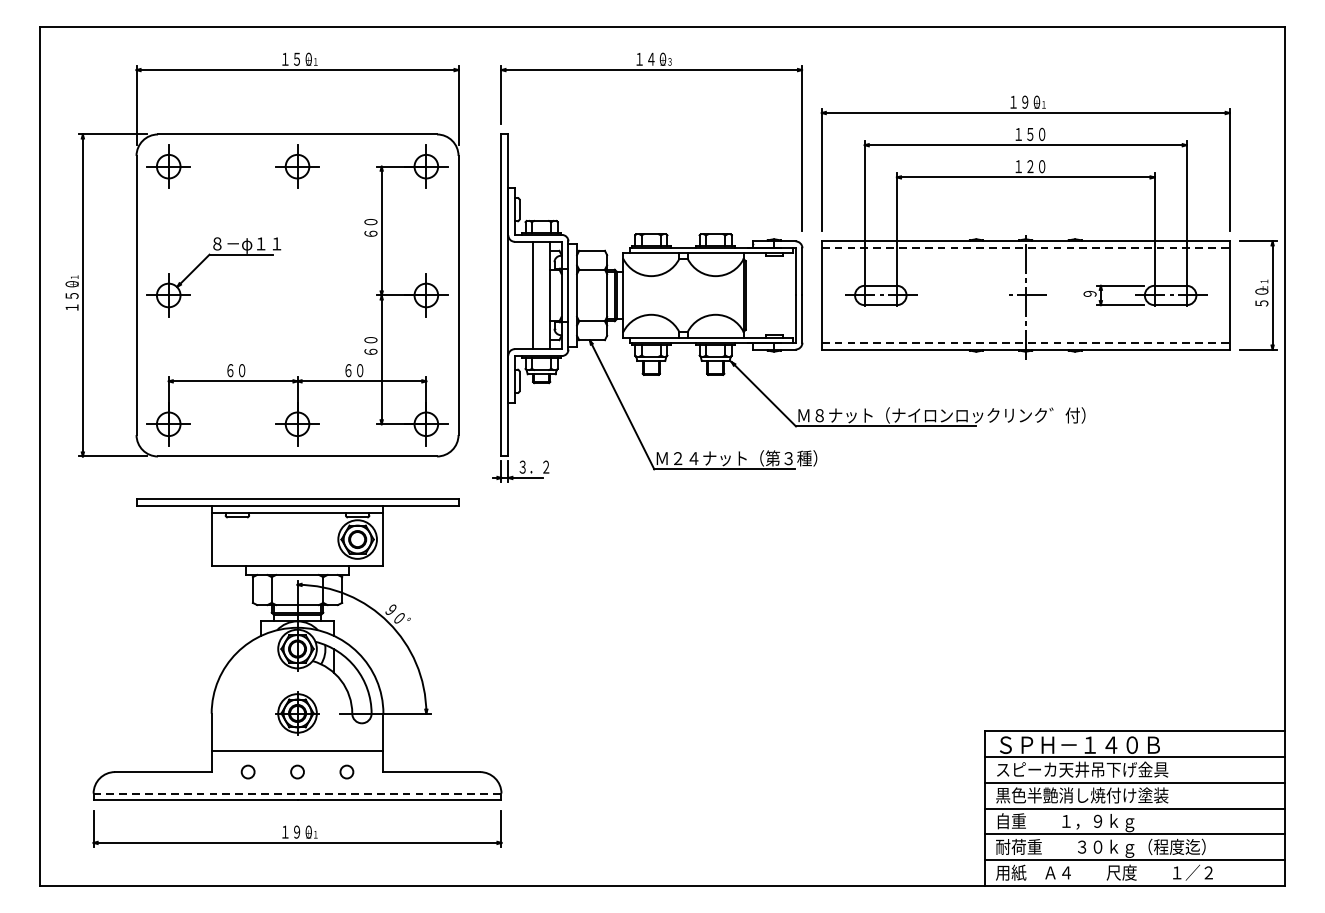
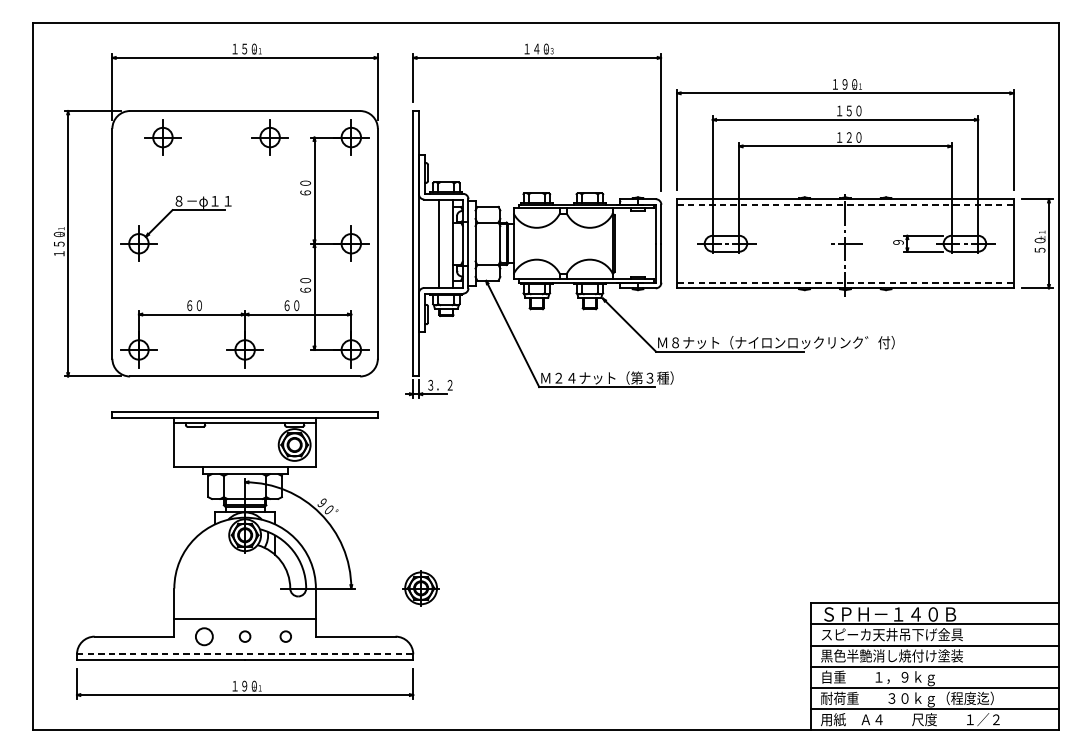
part: (168, 166) -> (162, 137), moved
part: (296, 166) -> (269, 137), moved
part: (296, 713) -> (420, 588), moved
circle: (248, 771) -> (204, 636), size x1.6

